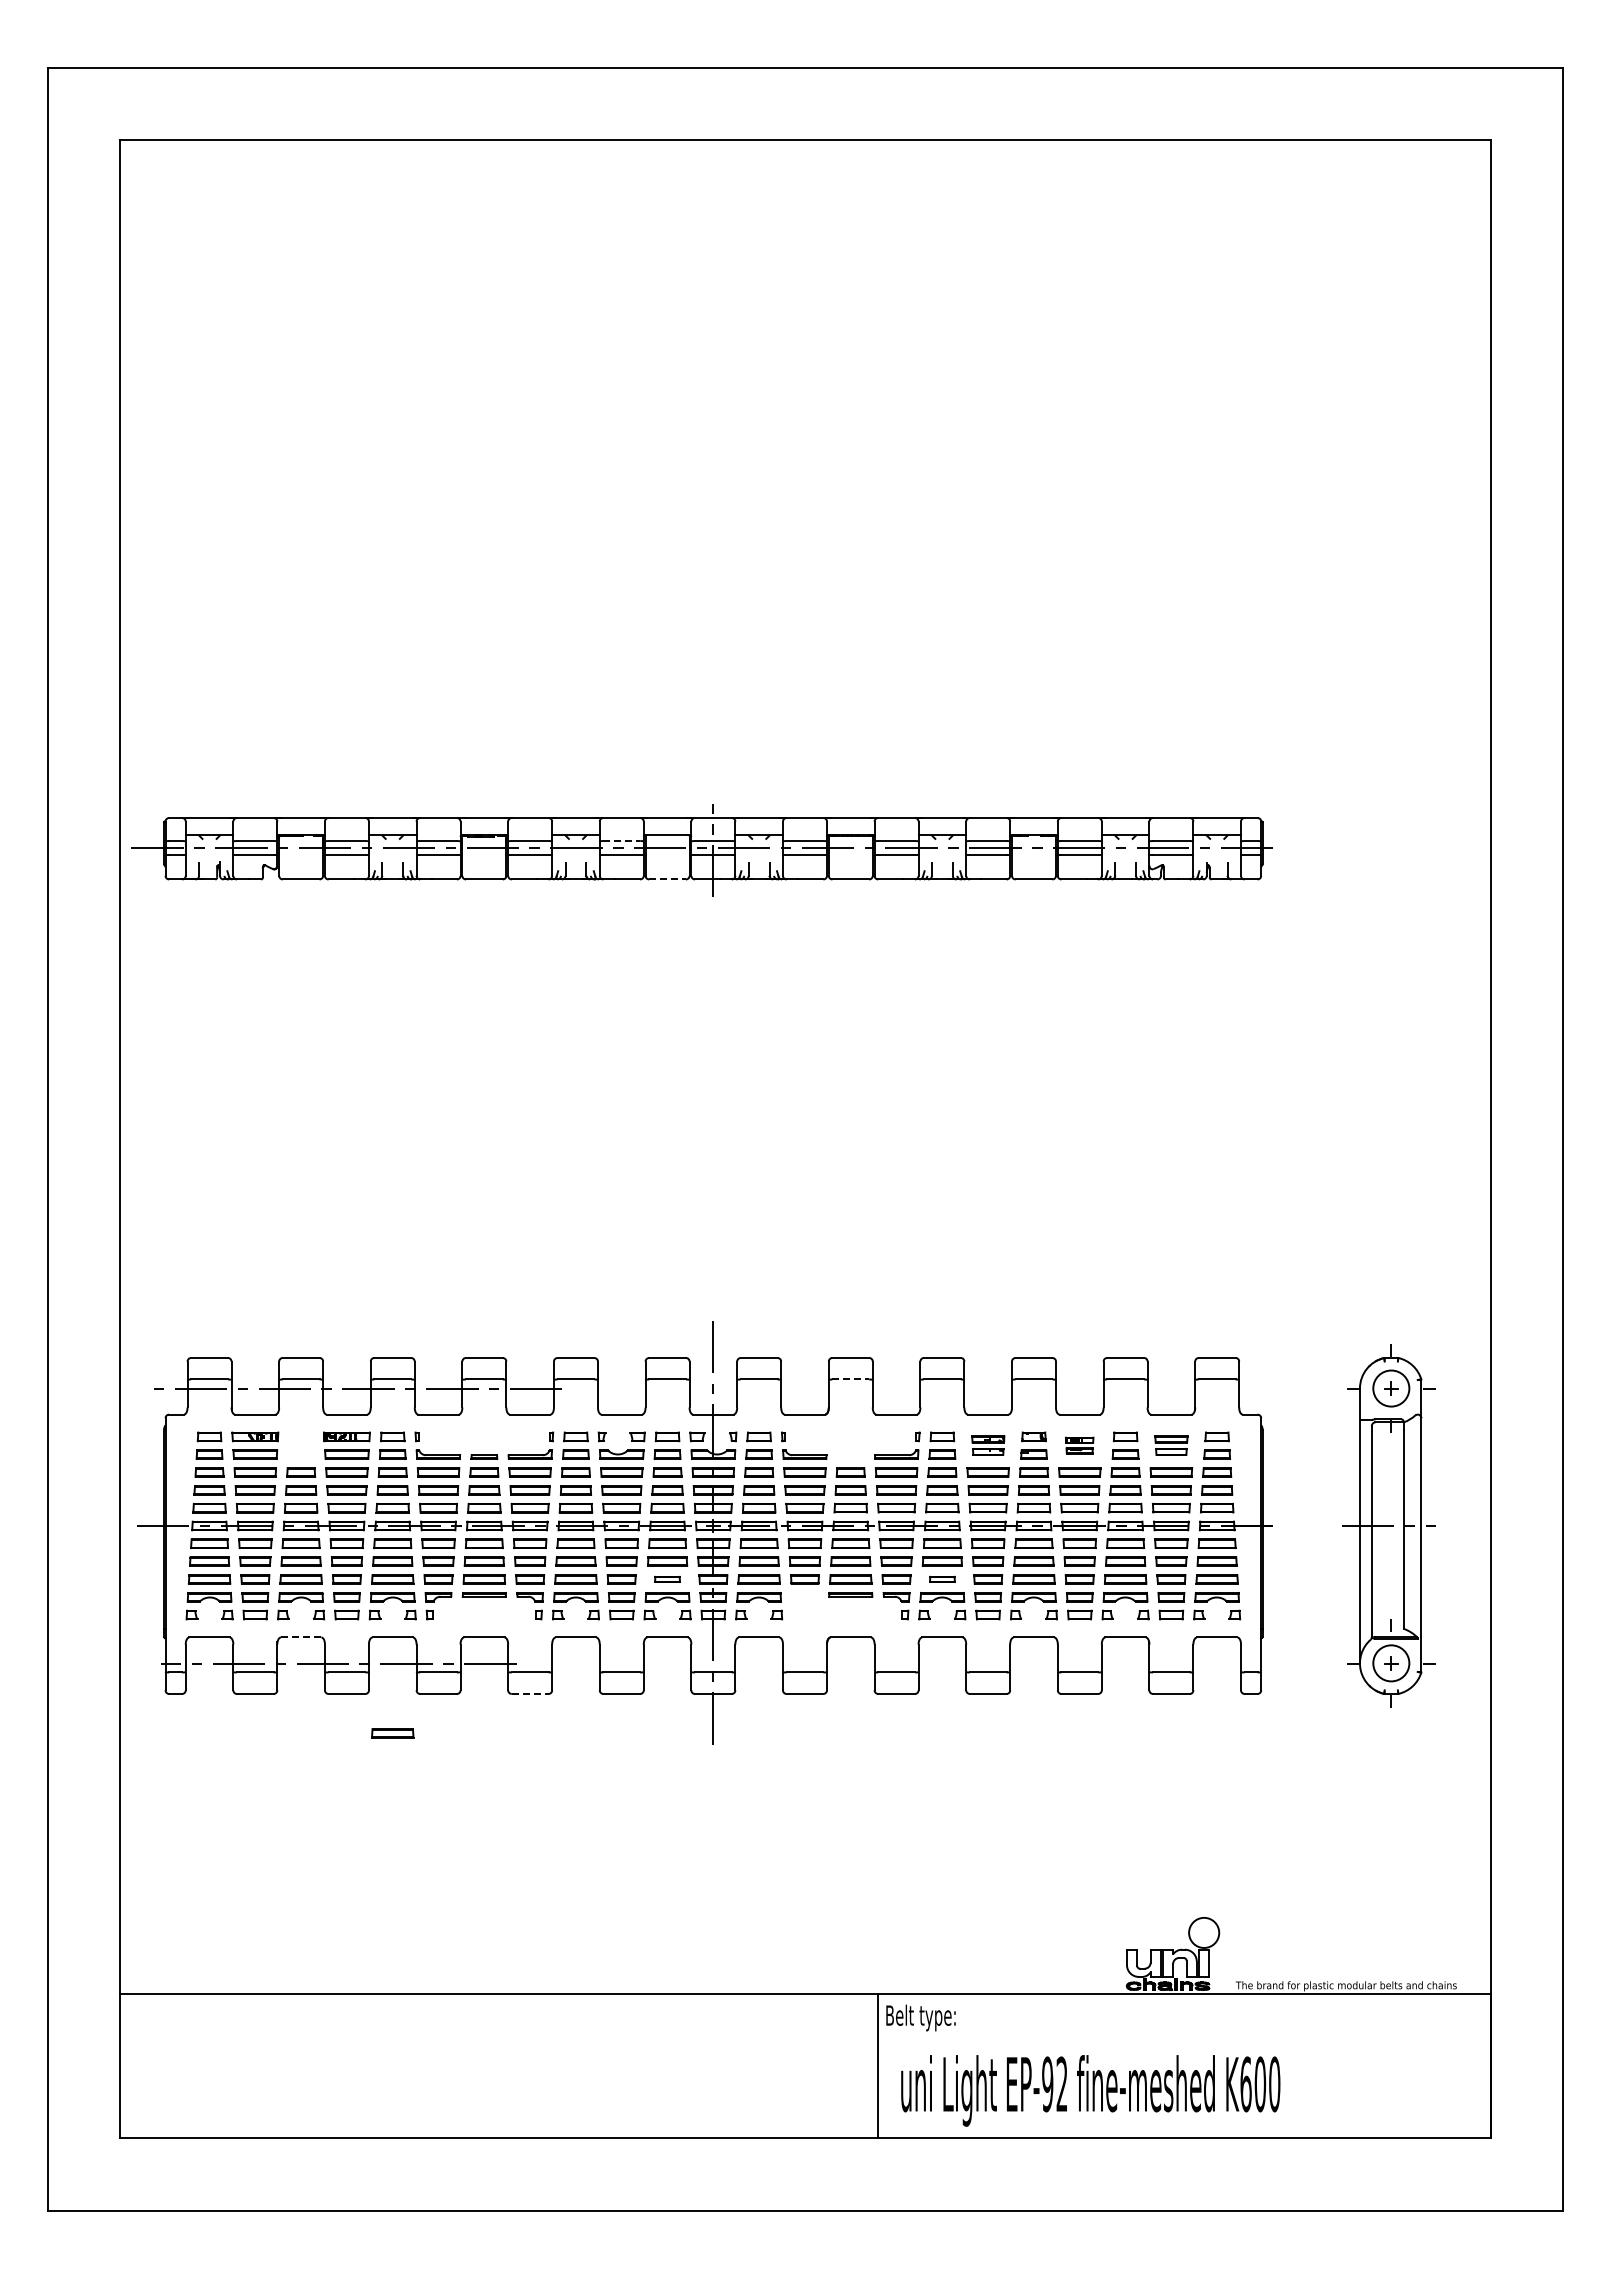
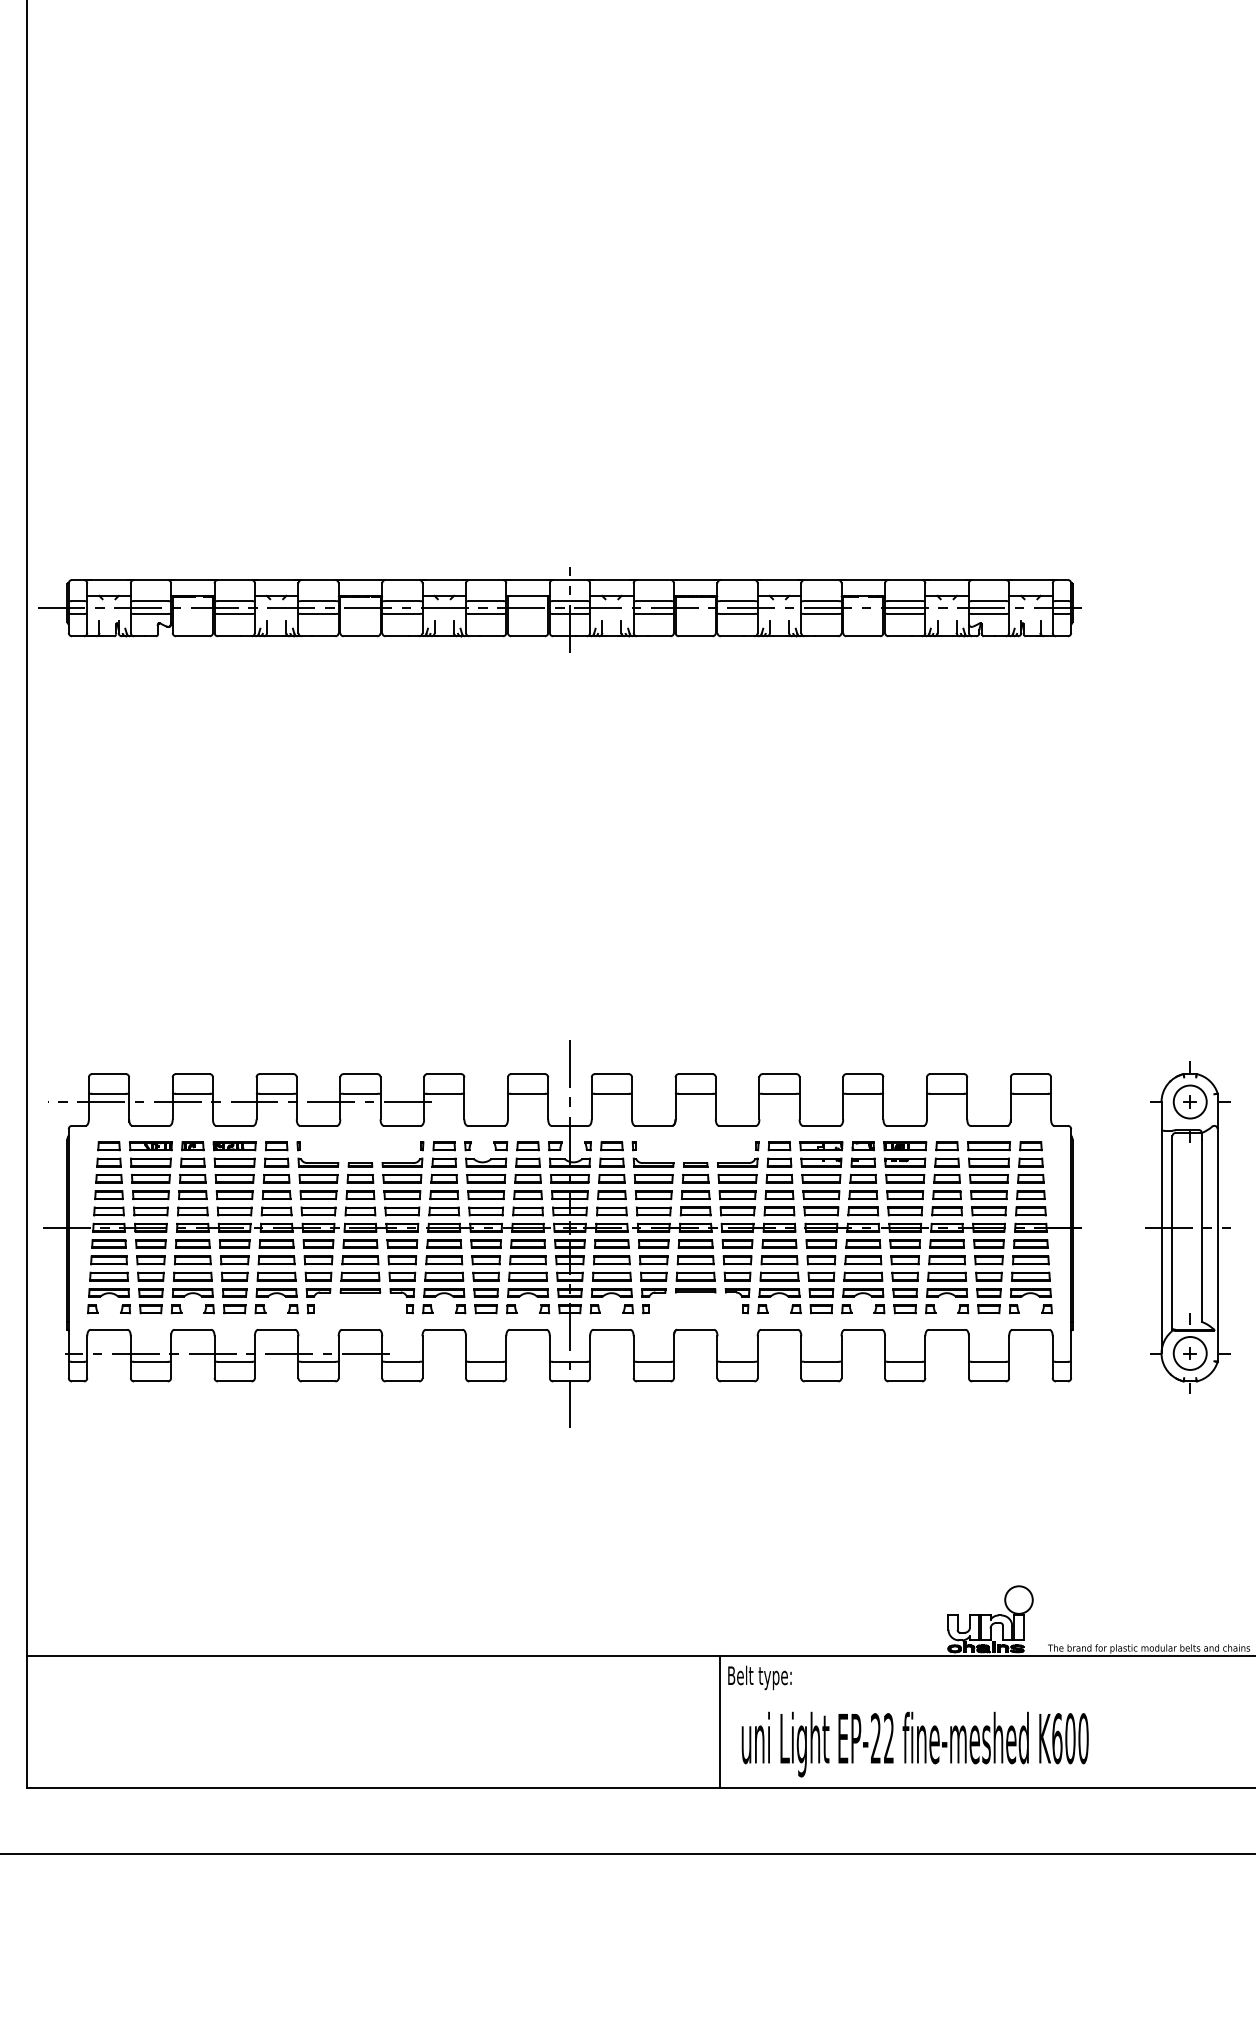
line: (622, 841) -> (486, 601), dashed -> solid
line: (668, 879) -> (528, 636), dashed -> solid
line: (851, 1379) -> (696, 1093), dashed -> solid
part: (300, 1445) -> (192, 1154), added
part: (988, 1445) -> (821, 1154), size x1.43
part: (1079, 1445) -> (904, 1154), size x1.67
part: (1171, 1445) -> (989, 1154), size x1.43
part: (850, 1456) -> (695, 1164), added
part: (667, 1579) -> (528, 1276), size x1.67
part: (942, 1579) -> (779, 1276), size x1.67
part: (804, 1606) -> (653, 1301), added
line: (301, 1637) -> (193, 1329), dashed -> solid
line: (530, 1693) -> (402, 1381), dashed -> solid
part: (392, 1733) -> (276, 1417), removed
text: (1047, 2084) -> (875, 1738), EP-92 -> EP-22

